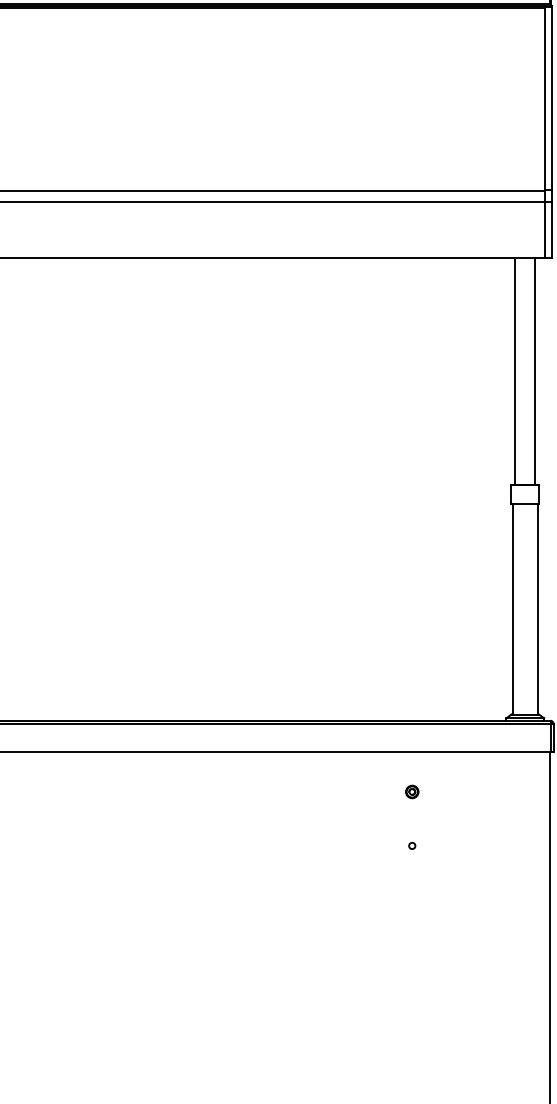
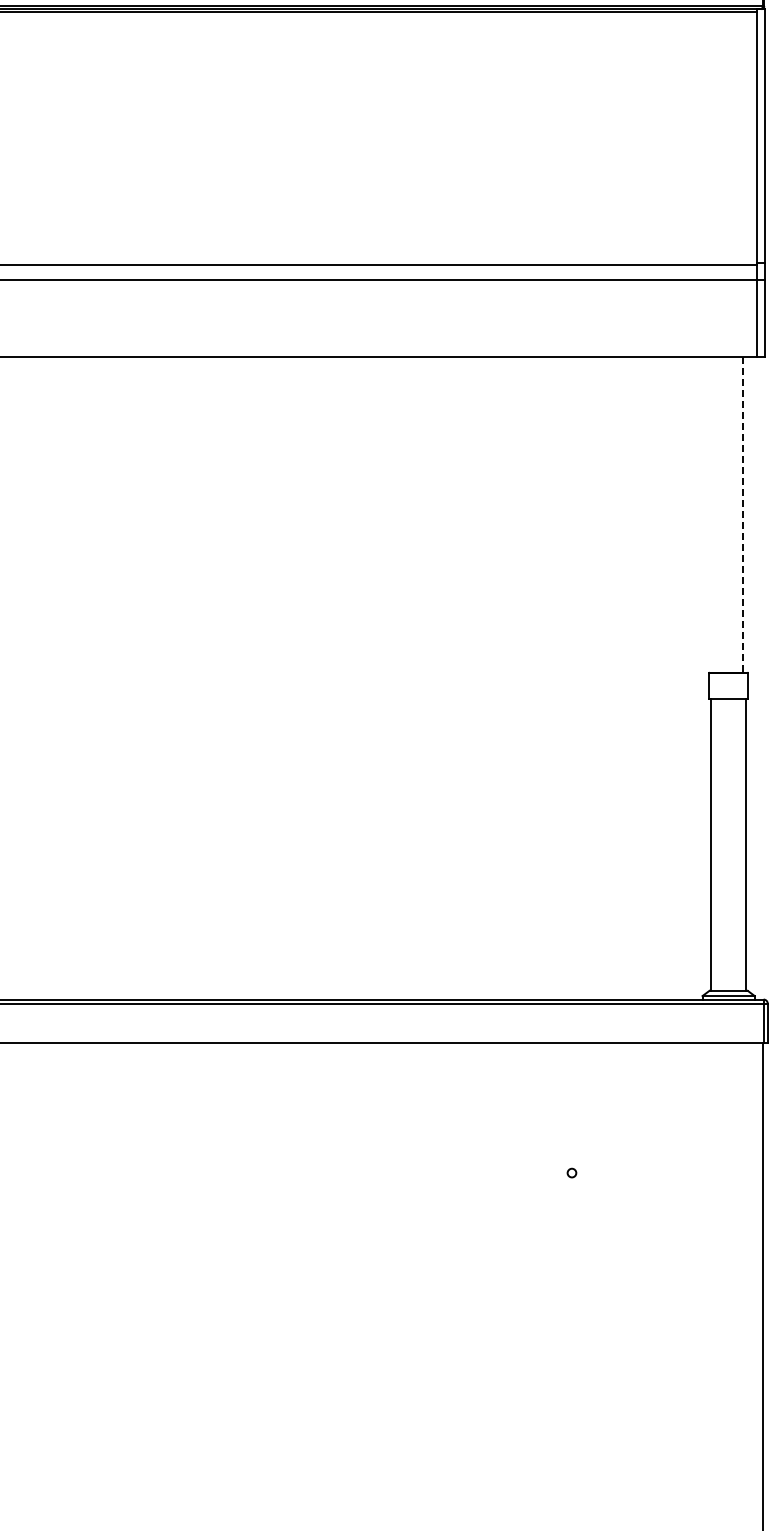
line: (515, 370) -> (714, 514), removed
line: (535, 370) -> (742, 514), solid -> dashed
part: (411, 791) -> (571, 1097), removed

